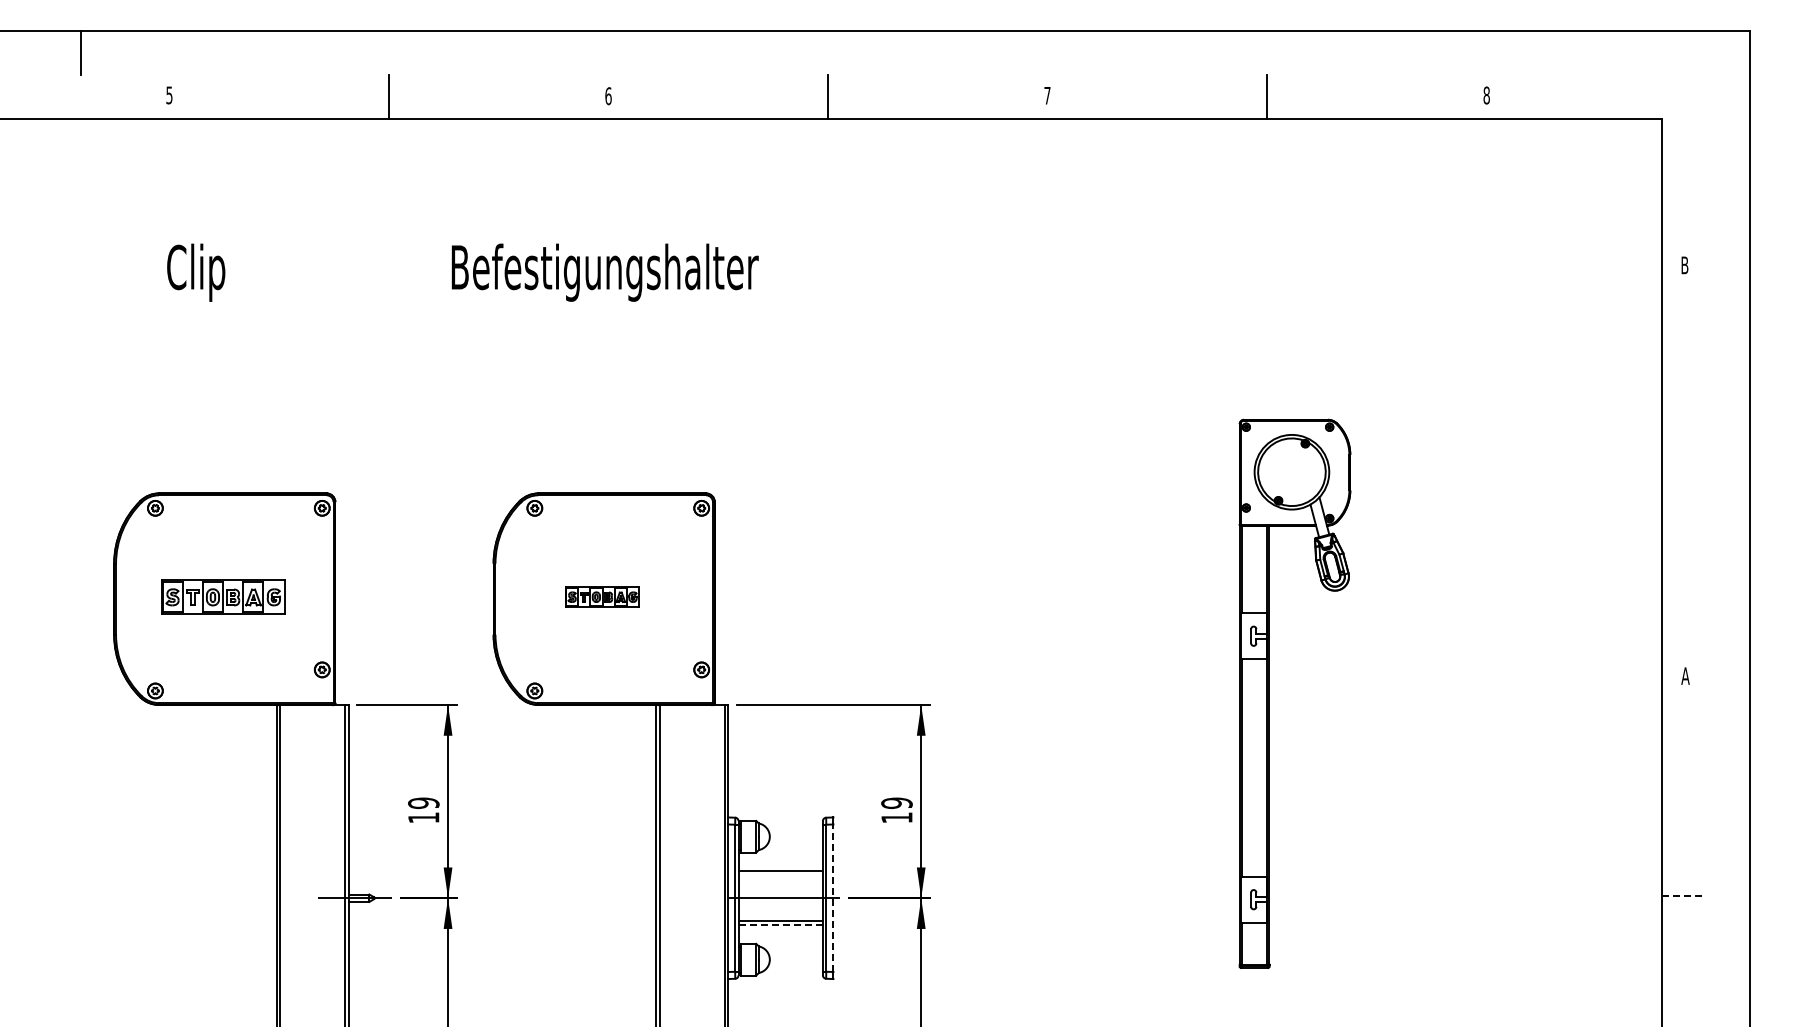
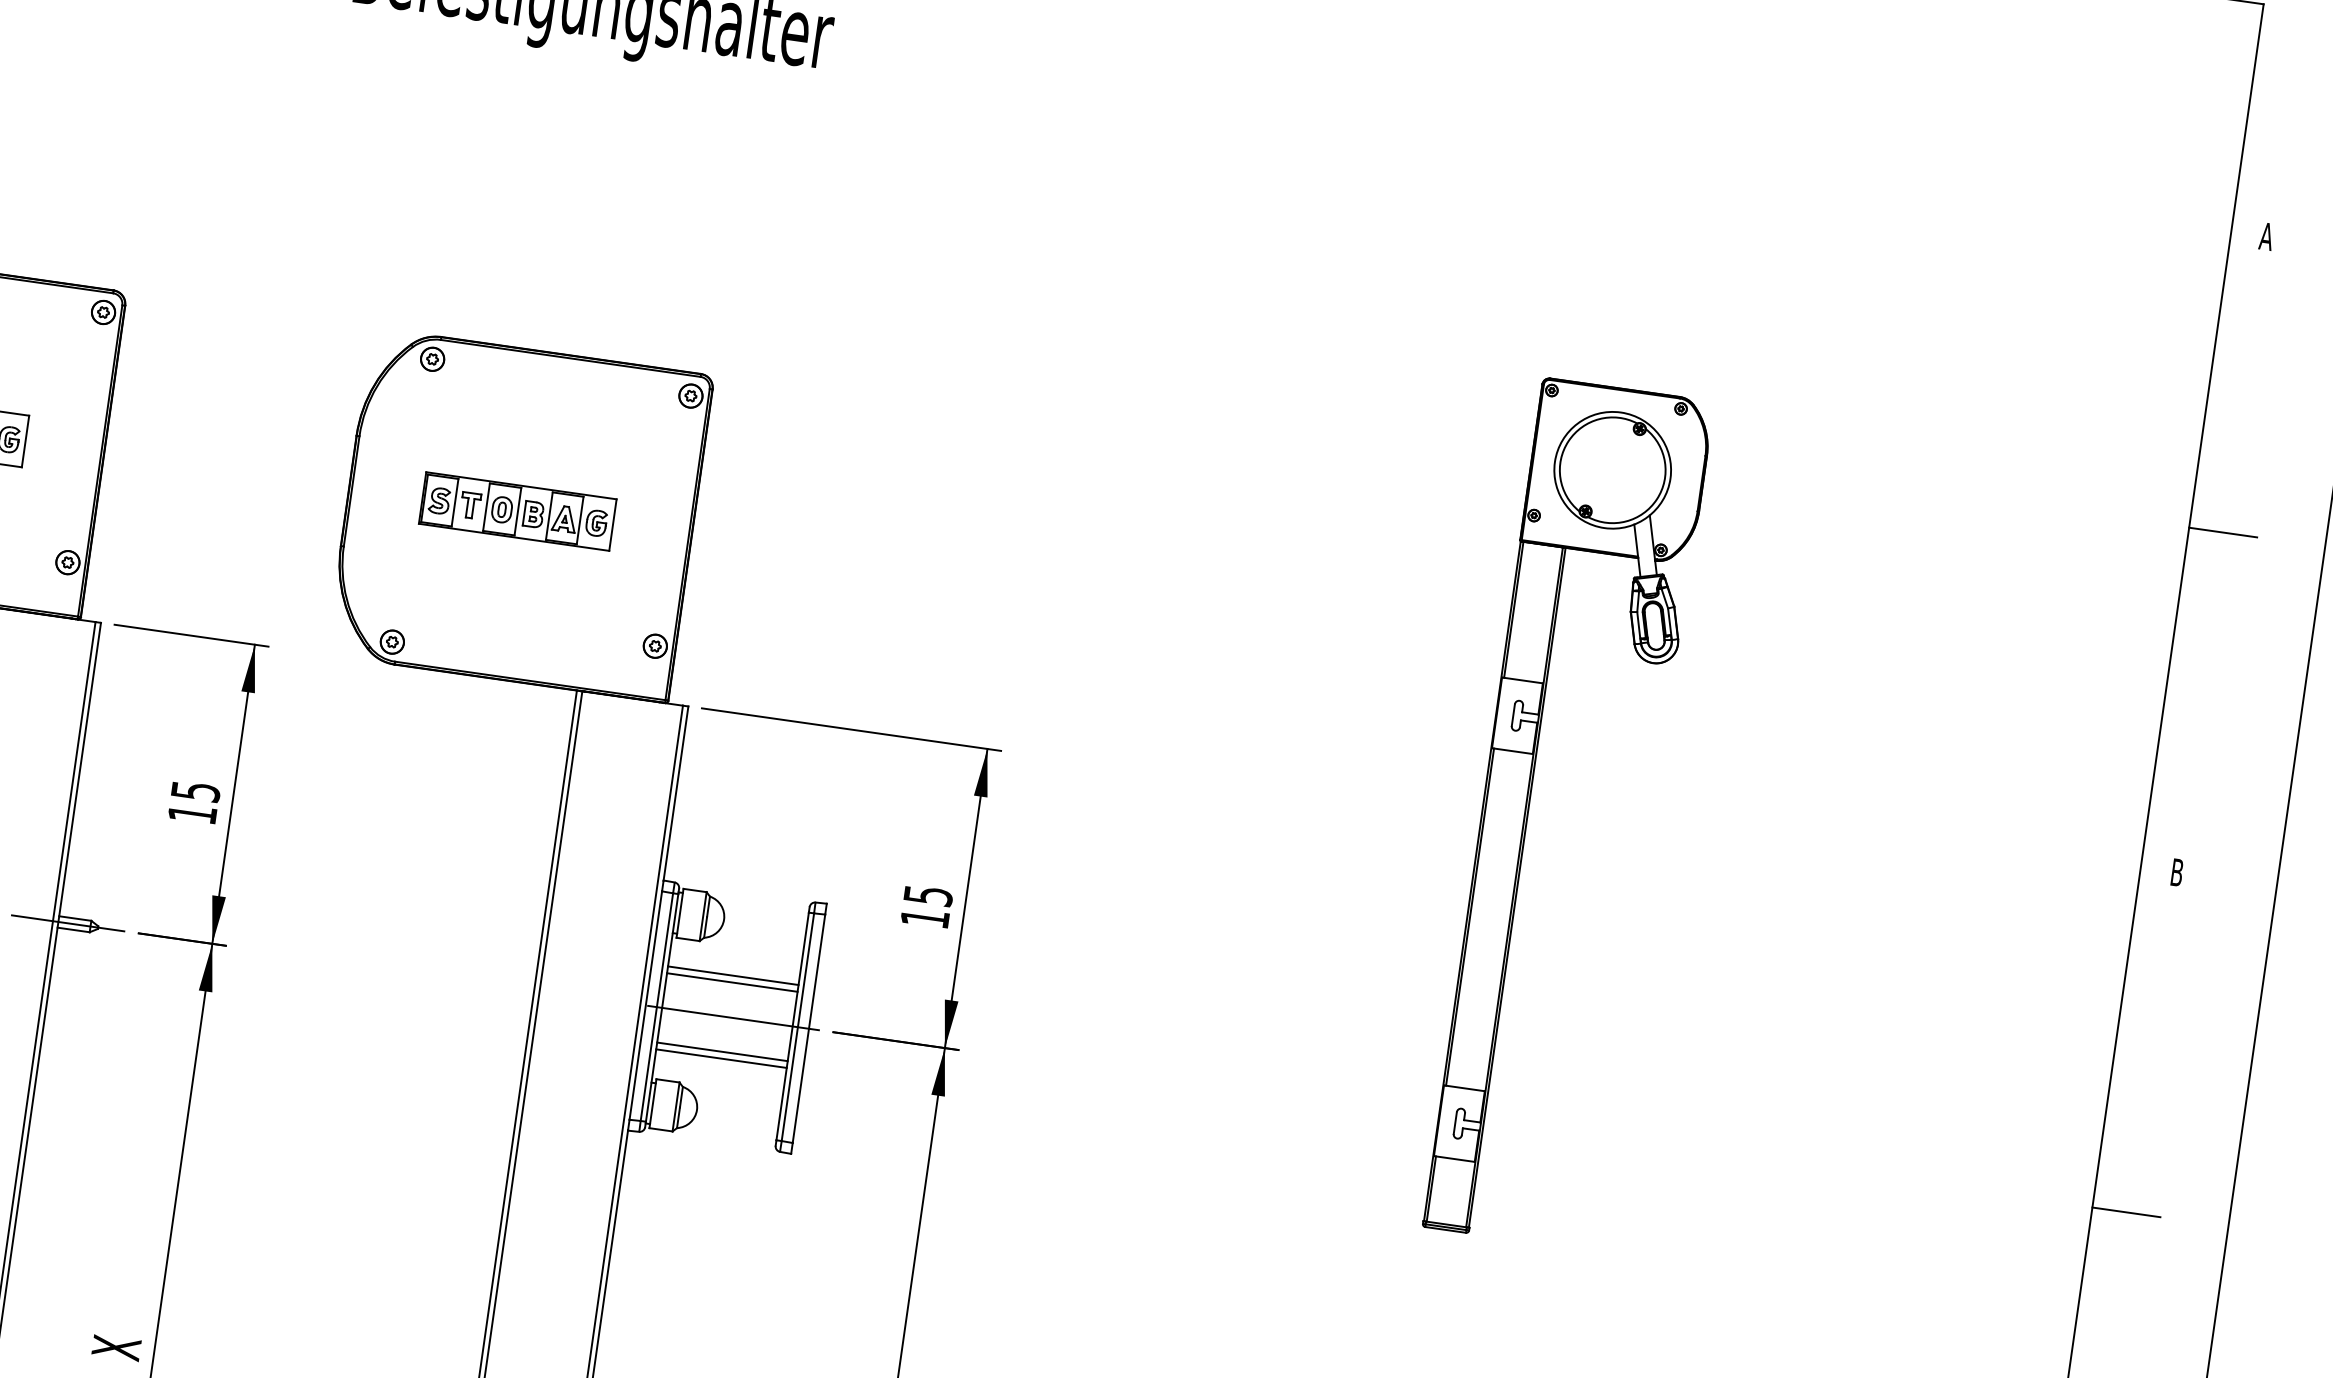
text: (1684, 265) -> (2266, 236), B -> A
line: (1683, 456) -> (2222, 532), added
part: (602, 596) -> (517, 510), size x1.67
text: (1685, 675) -> (2177, 871), A -> B
text: (423, 803) -> (195, 791), 19 -> 15
text: (896, 803) -> (927, 896), 19 -> 15
line: (780, 875) -> (732, 981), added
line: (1684, 895) -> (2127, 1212), dashed -> solid
line: (833, 898) -> (809, 1029), dashed -> solid
line: (780, 925) -> (721, 1059), dashed -> solid

